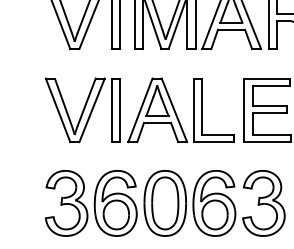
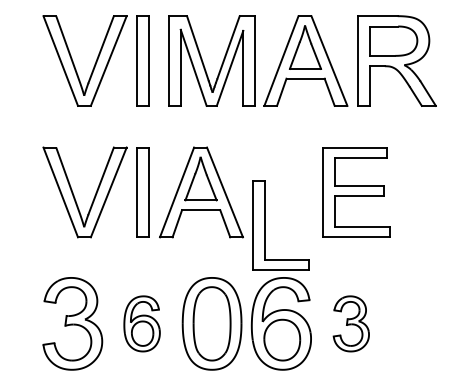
part: (203, 110) -> (265, 225), moved
part: (115, 203) -> (141, 323), size x0.6
part: (264, 203) -> (351, 323), size x0.6

